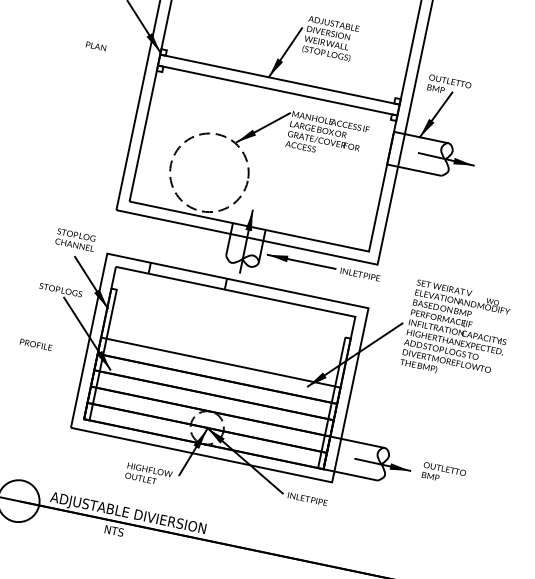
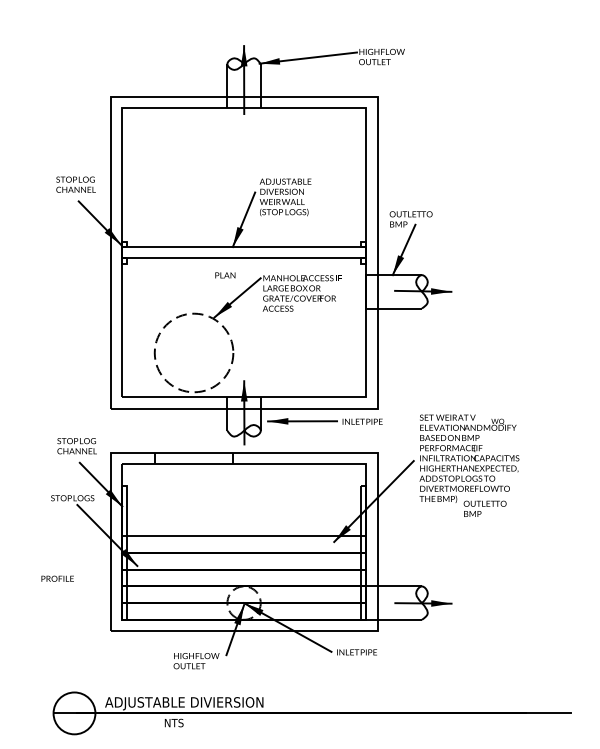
text: (96, 46) -> (225, 275), moved
text: (36, 344) -> (57, 578), moved
text: (443, 473) -> (484, 508), moved

